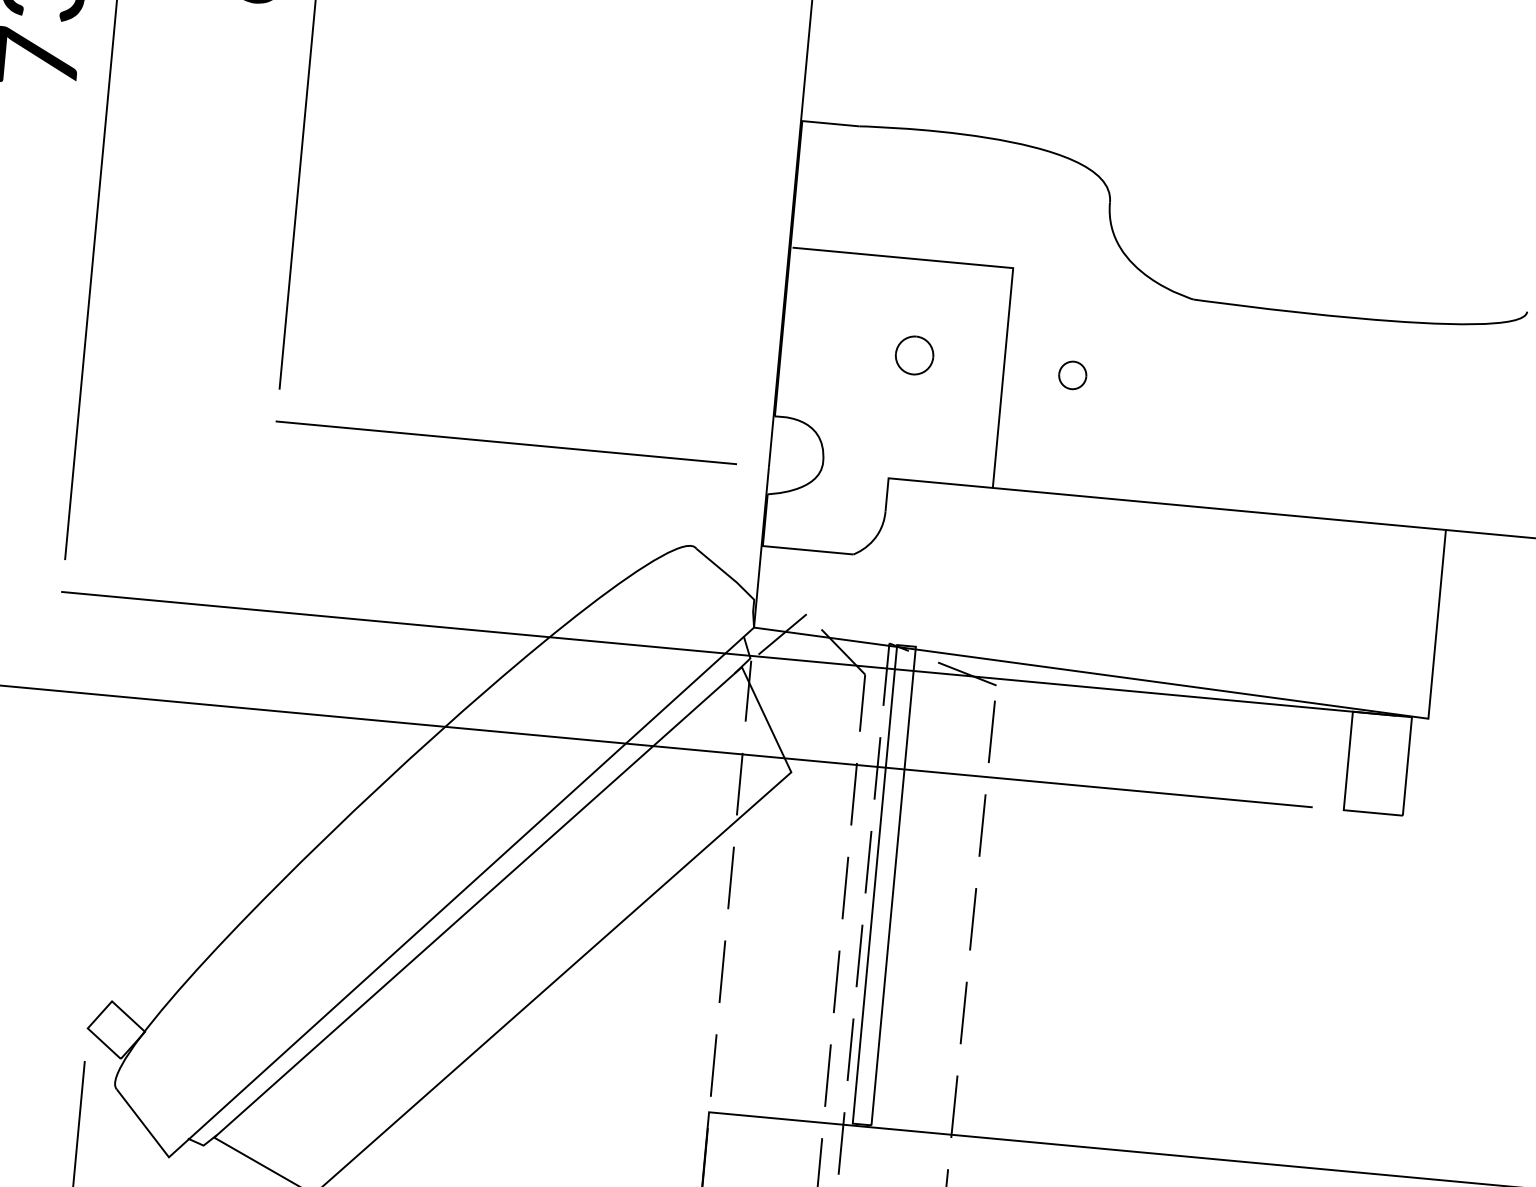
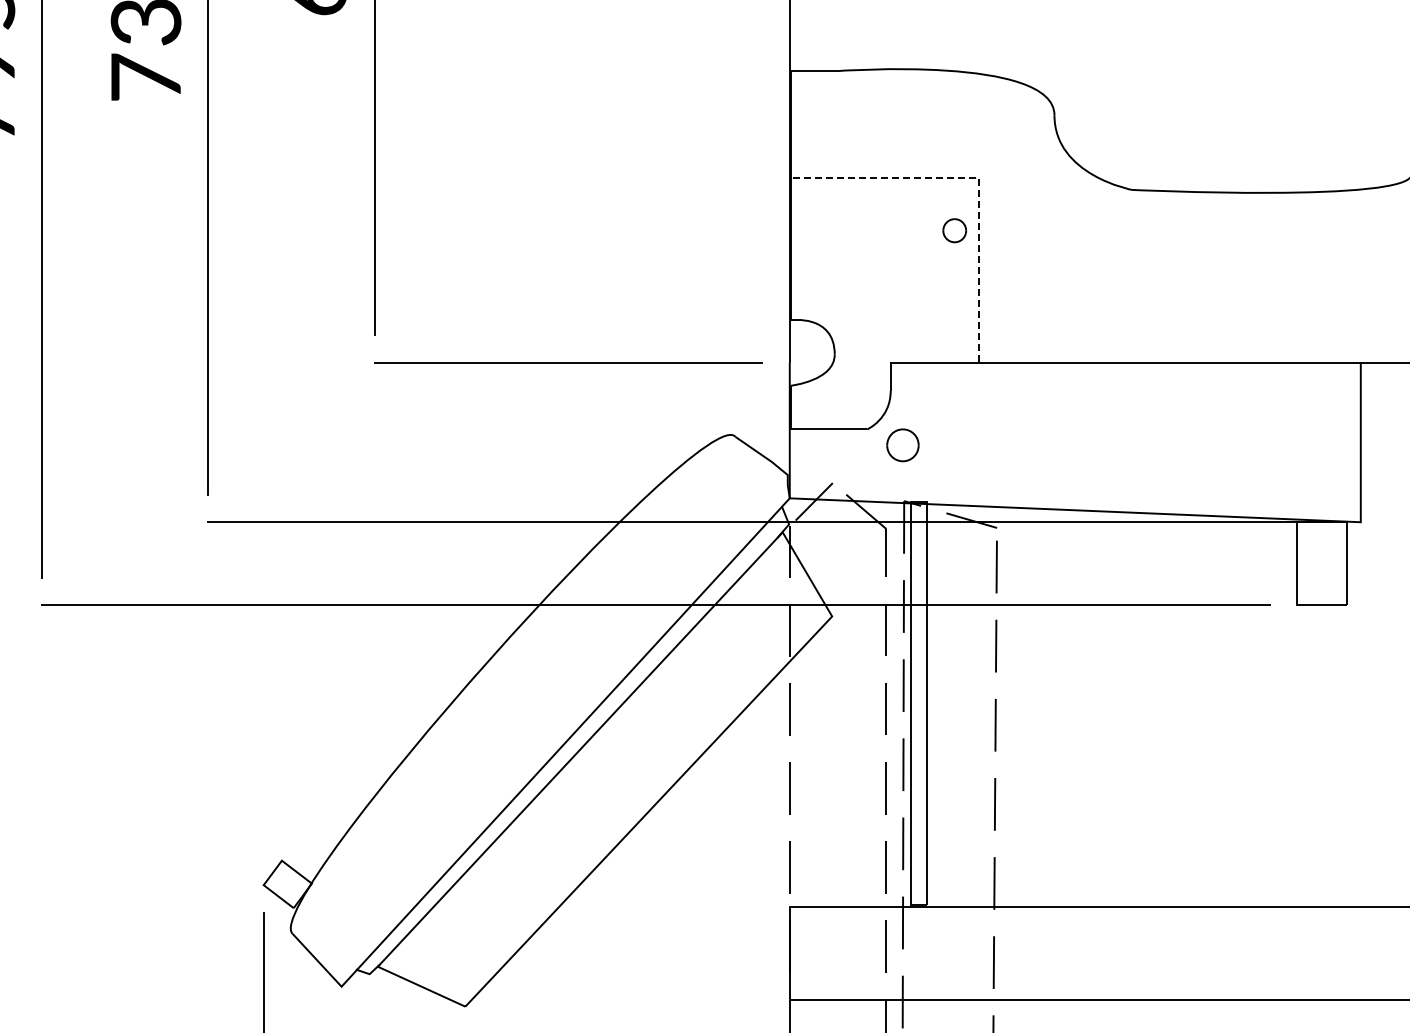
line: (1013, 267) -> (978, 177), solid -> dashed
part: (914, 355) -> (902, 445), moved
part: (1072, 375) -> (954, 230), moved

